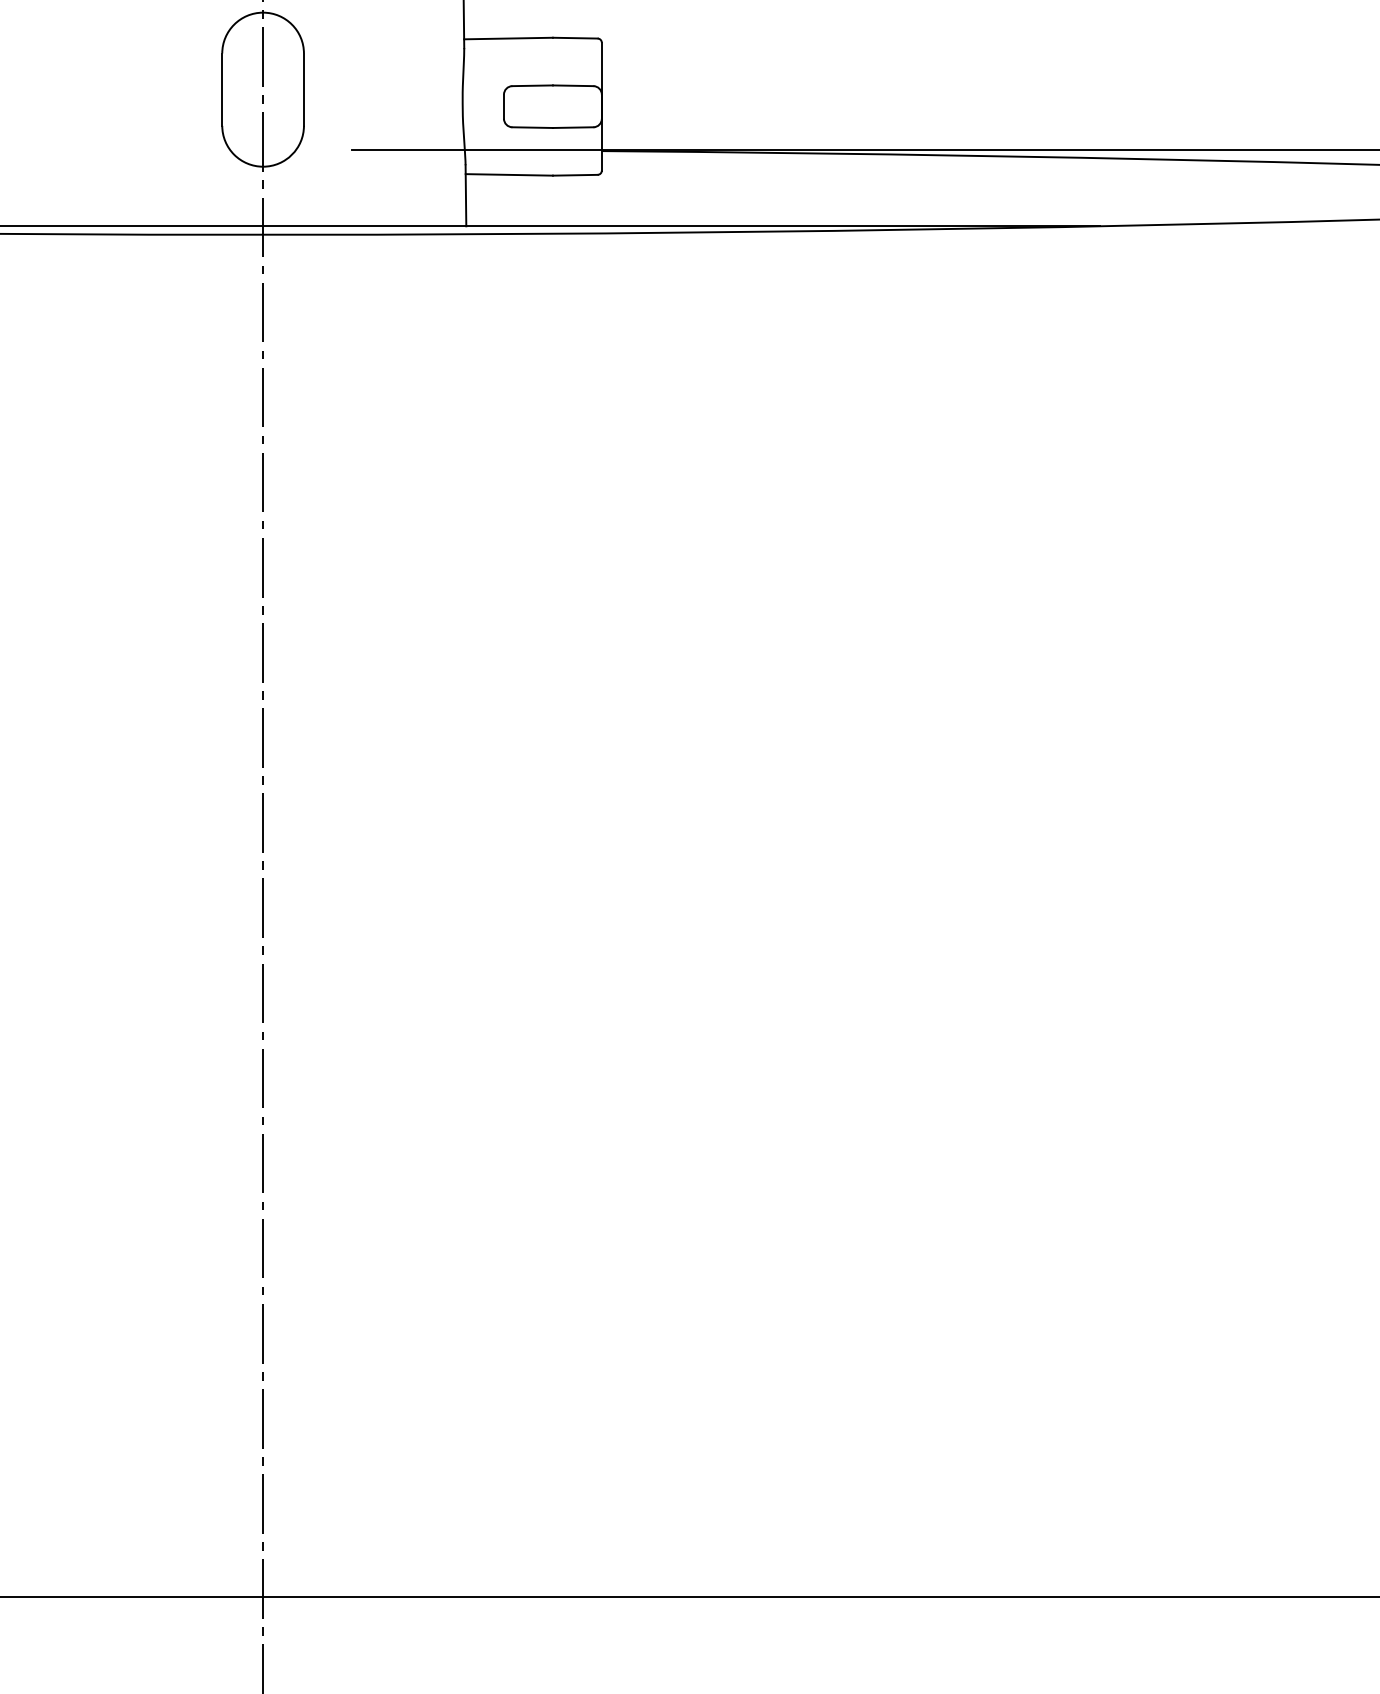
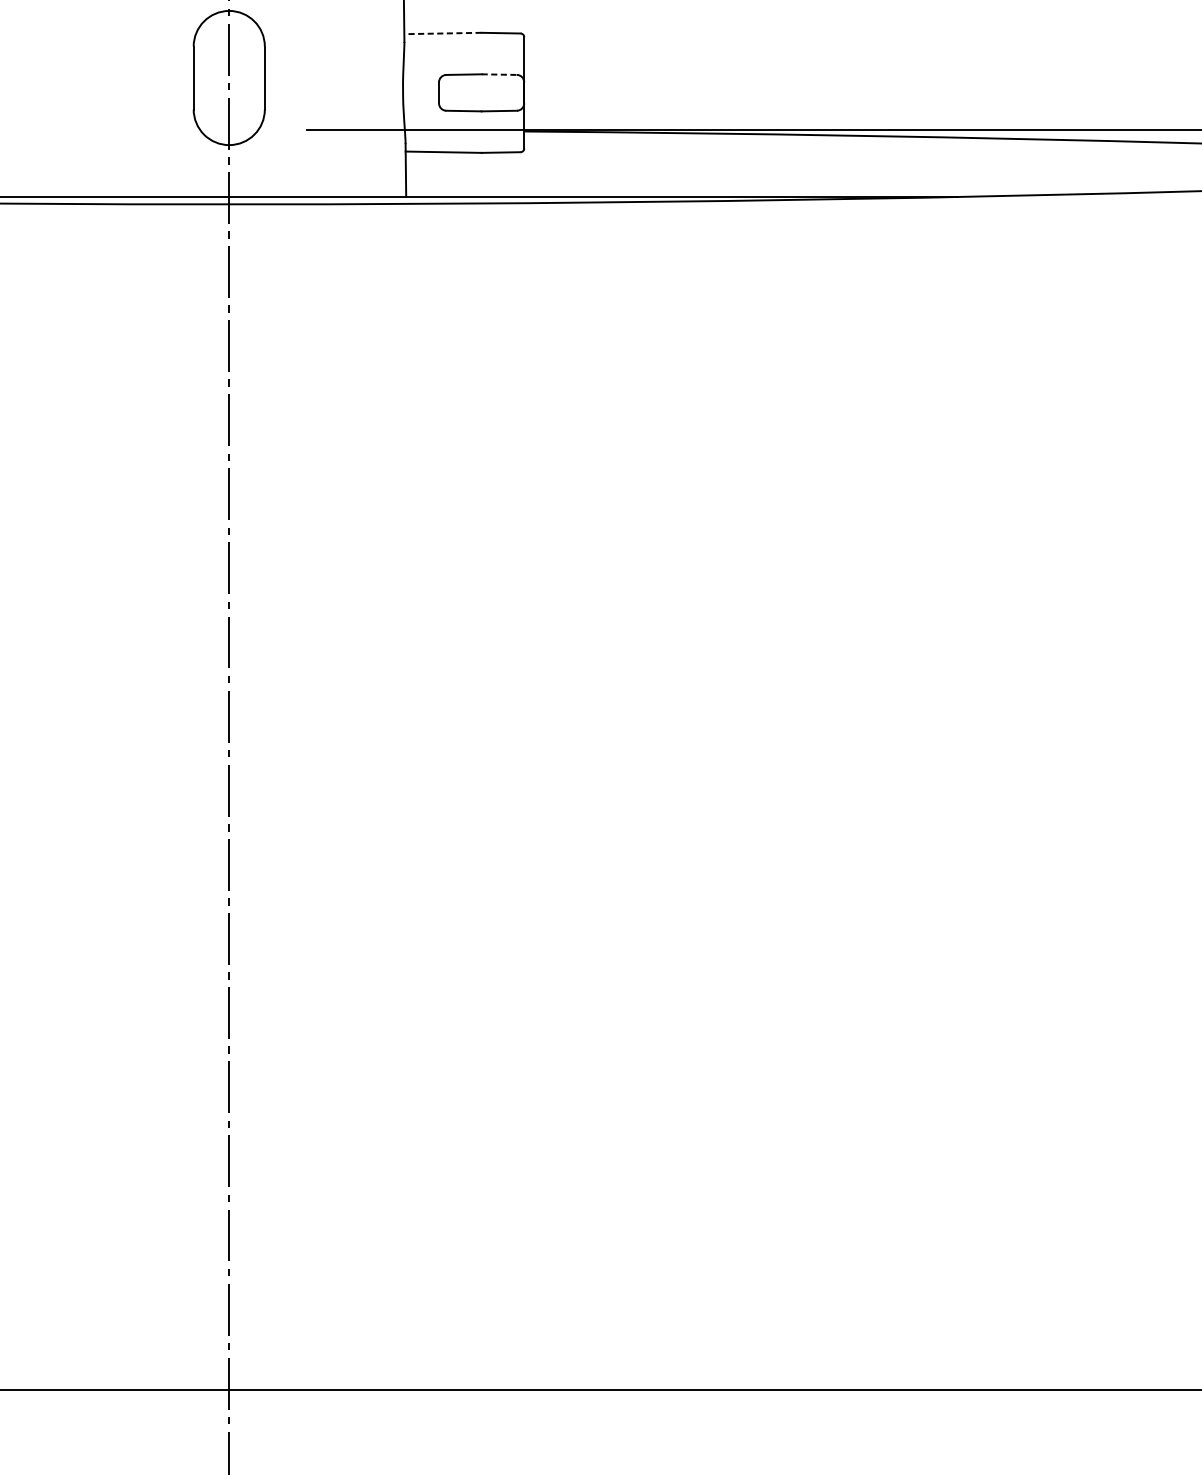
line: (508, 38) -> (442, 33), solid -> dashed
line: (573, 85) -> (499, 74), solid -> dashed

